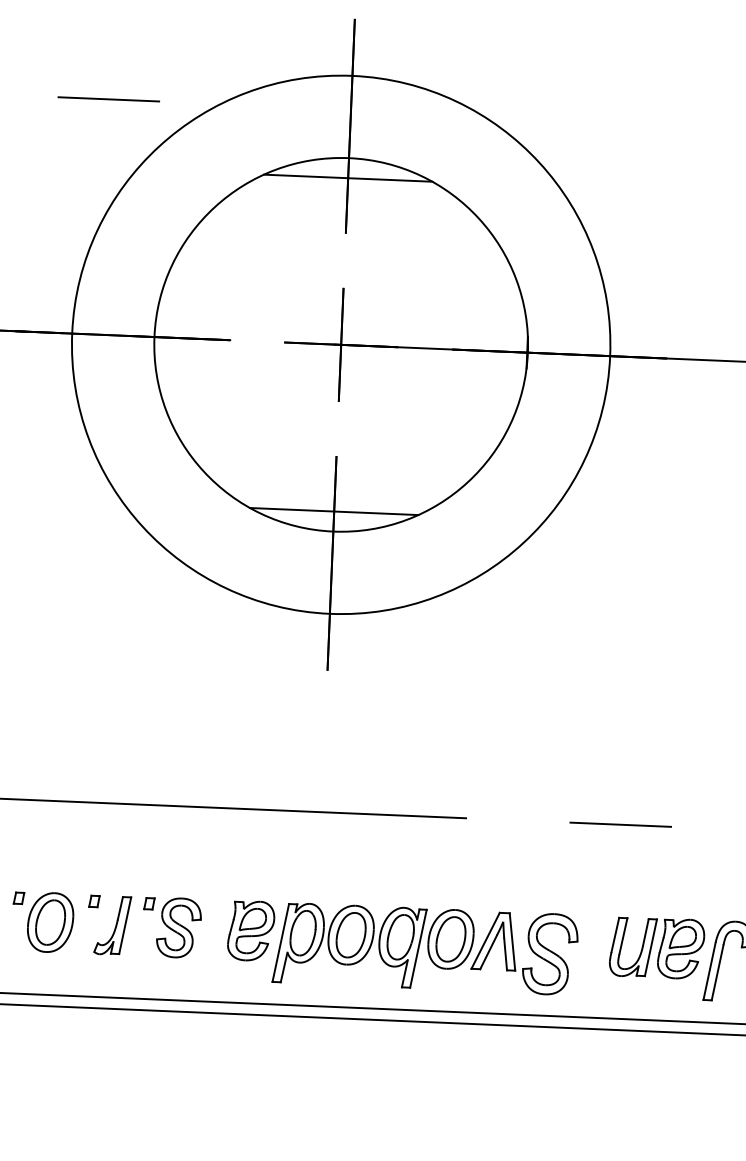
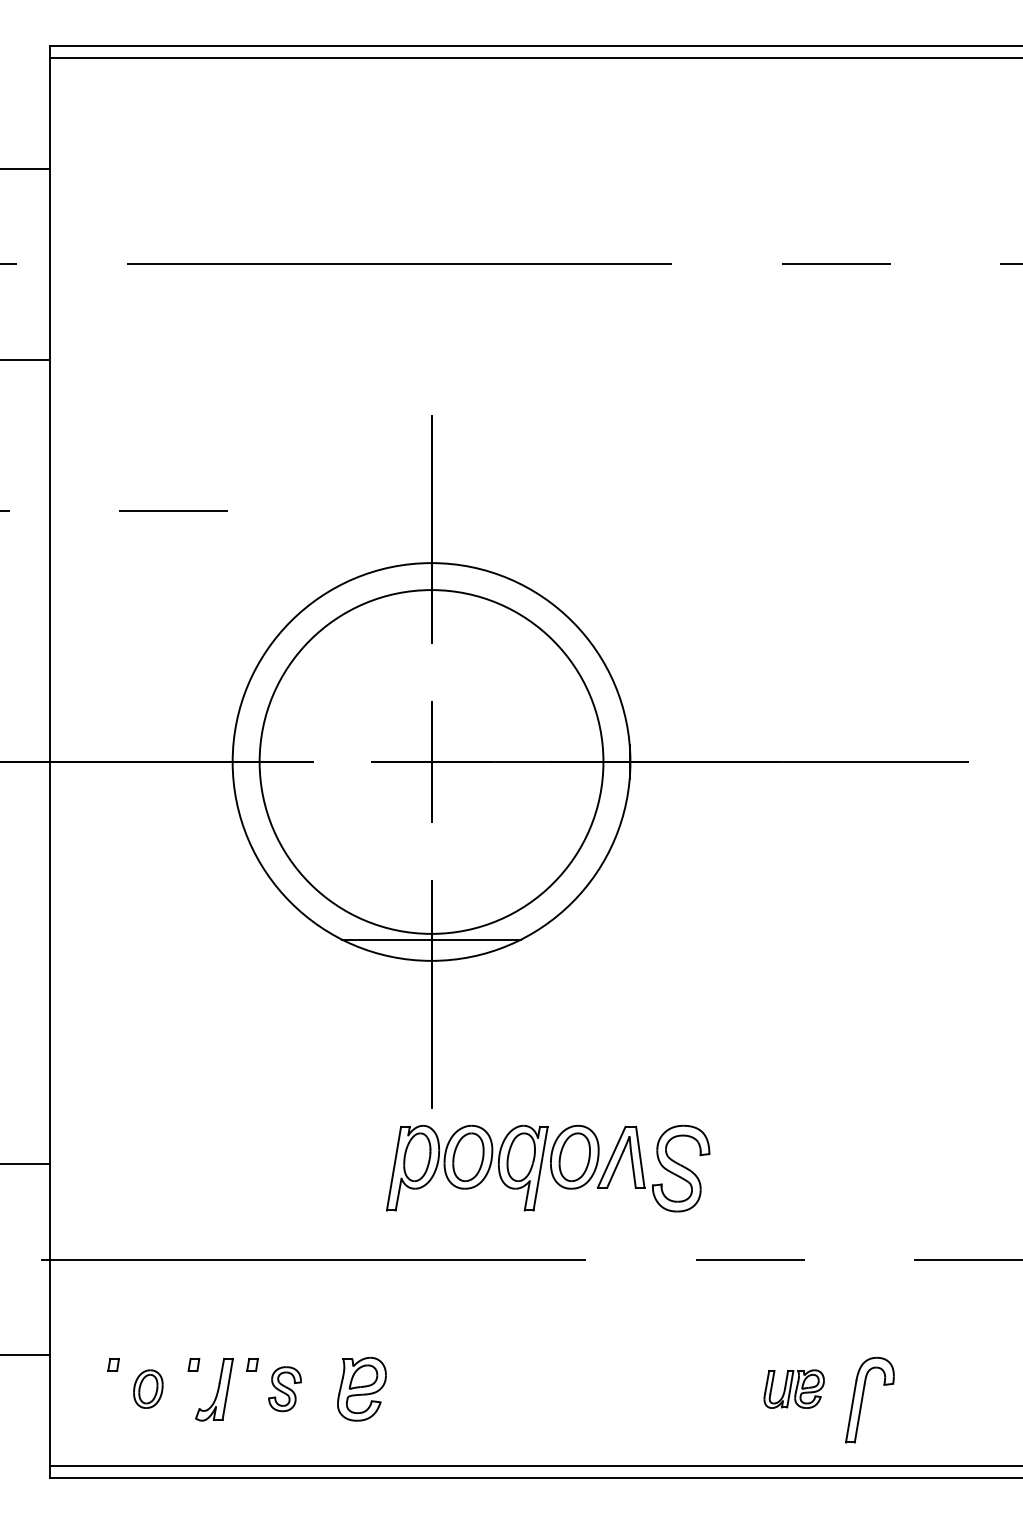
line: (348, 178) -> (431, 584), removed
circle: (341, 344) -> (431, 761), size x0.6
part: (50, 921) -> (148, 1388), size x0.6
part: (178, 927) -> (284, 1388), size x0.7
part: (656, 947) -> (793, 1388), size x0.6
part: (425, 948) -> (548, 1168), moved

